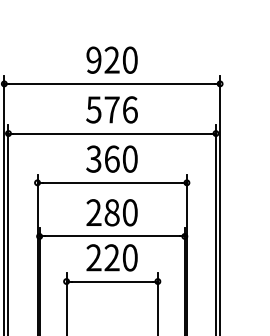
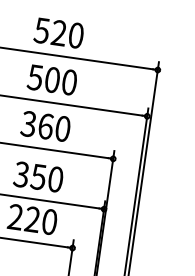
text: (93, 59) -> (41, 30), 920 -> 520
text: (120, 109) -> (60, 80), 576 -> 500
text: (102, 212) -> (29, 175), 280 -> 350

